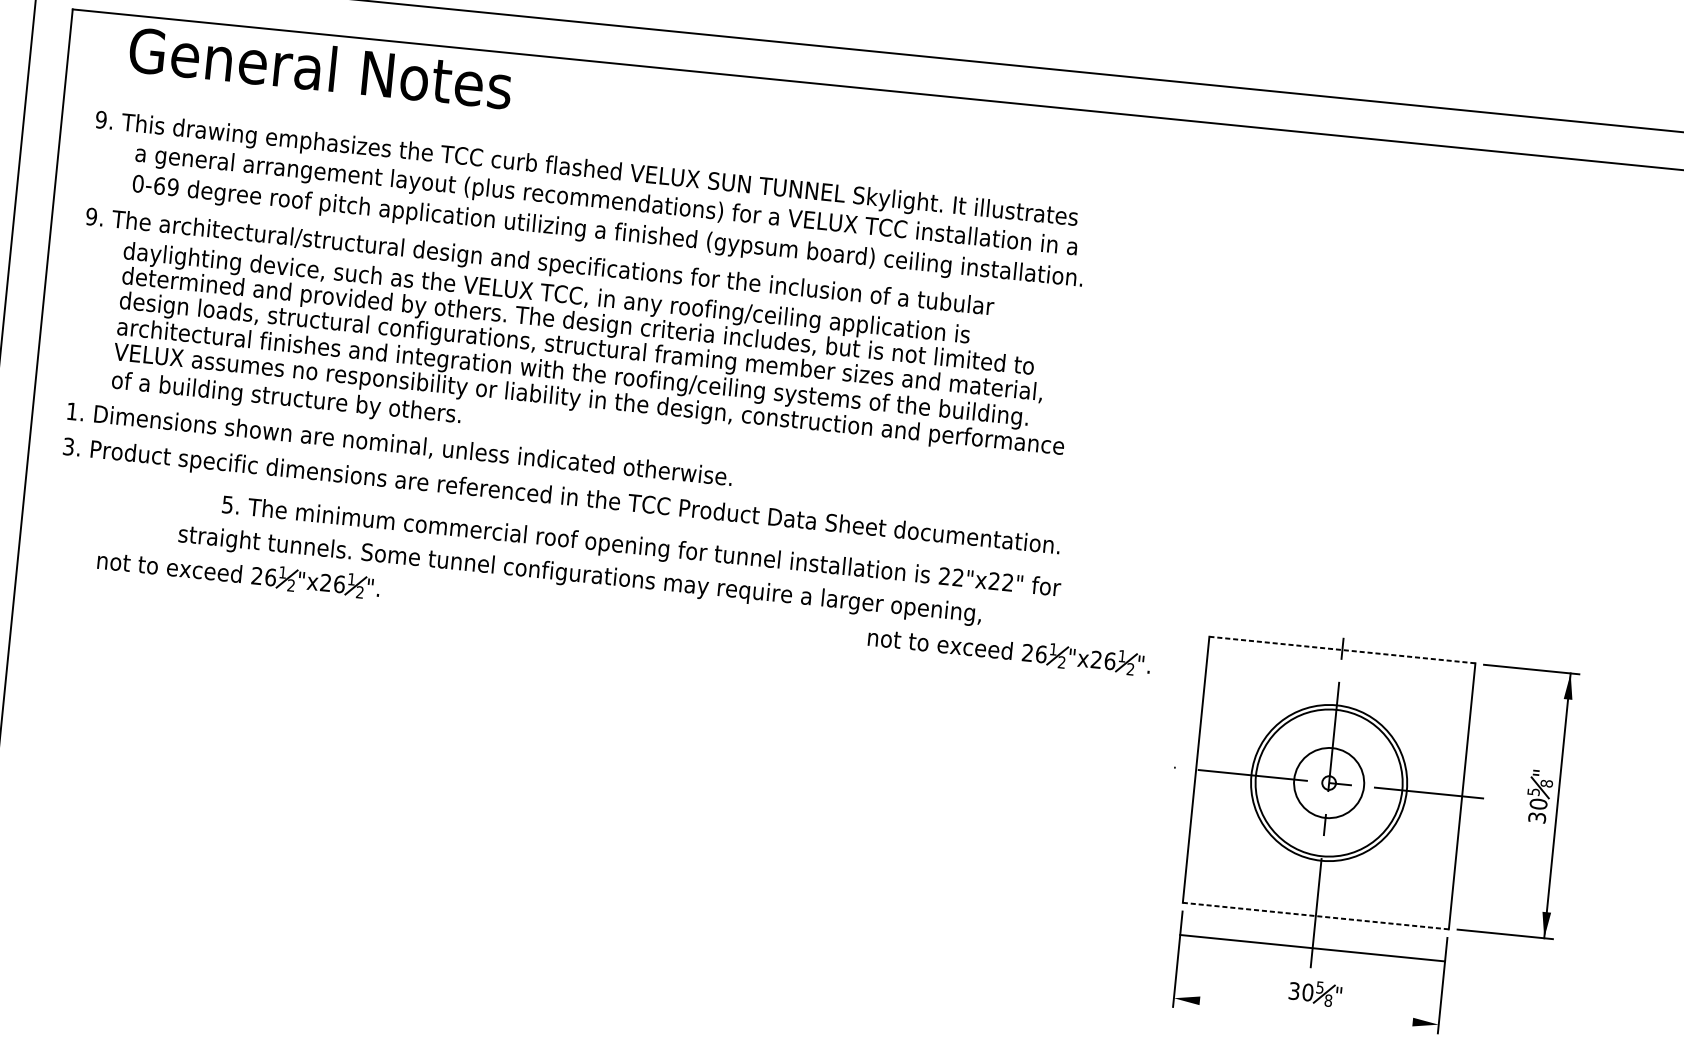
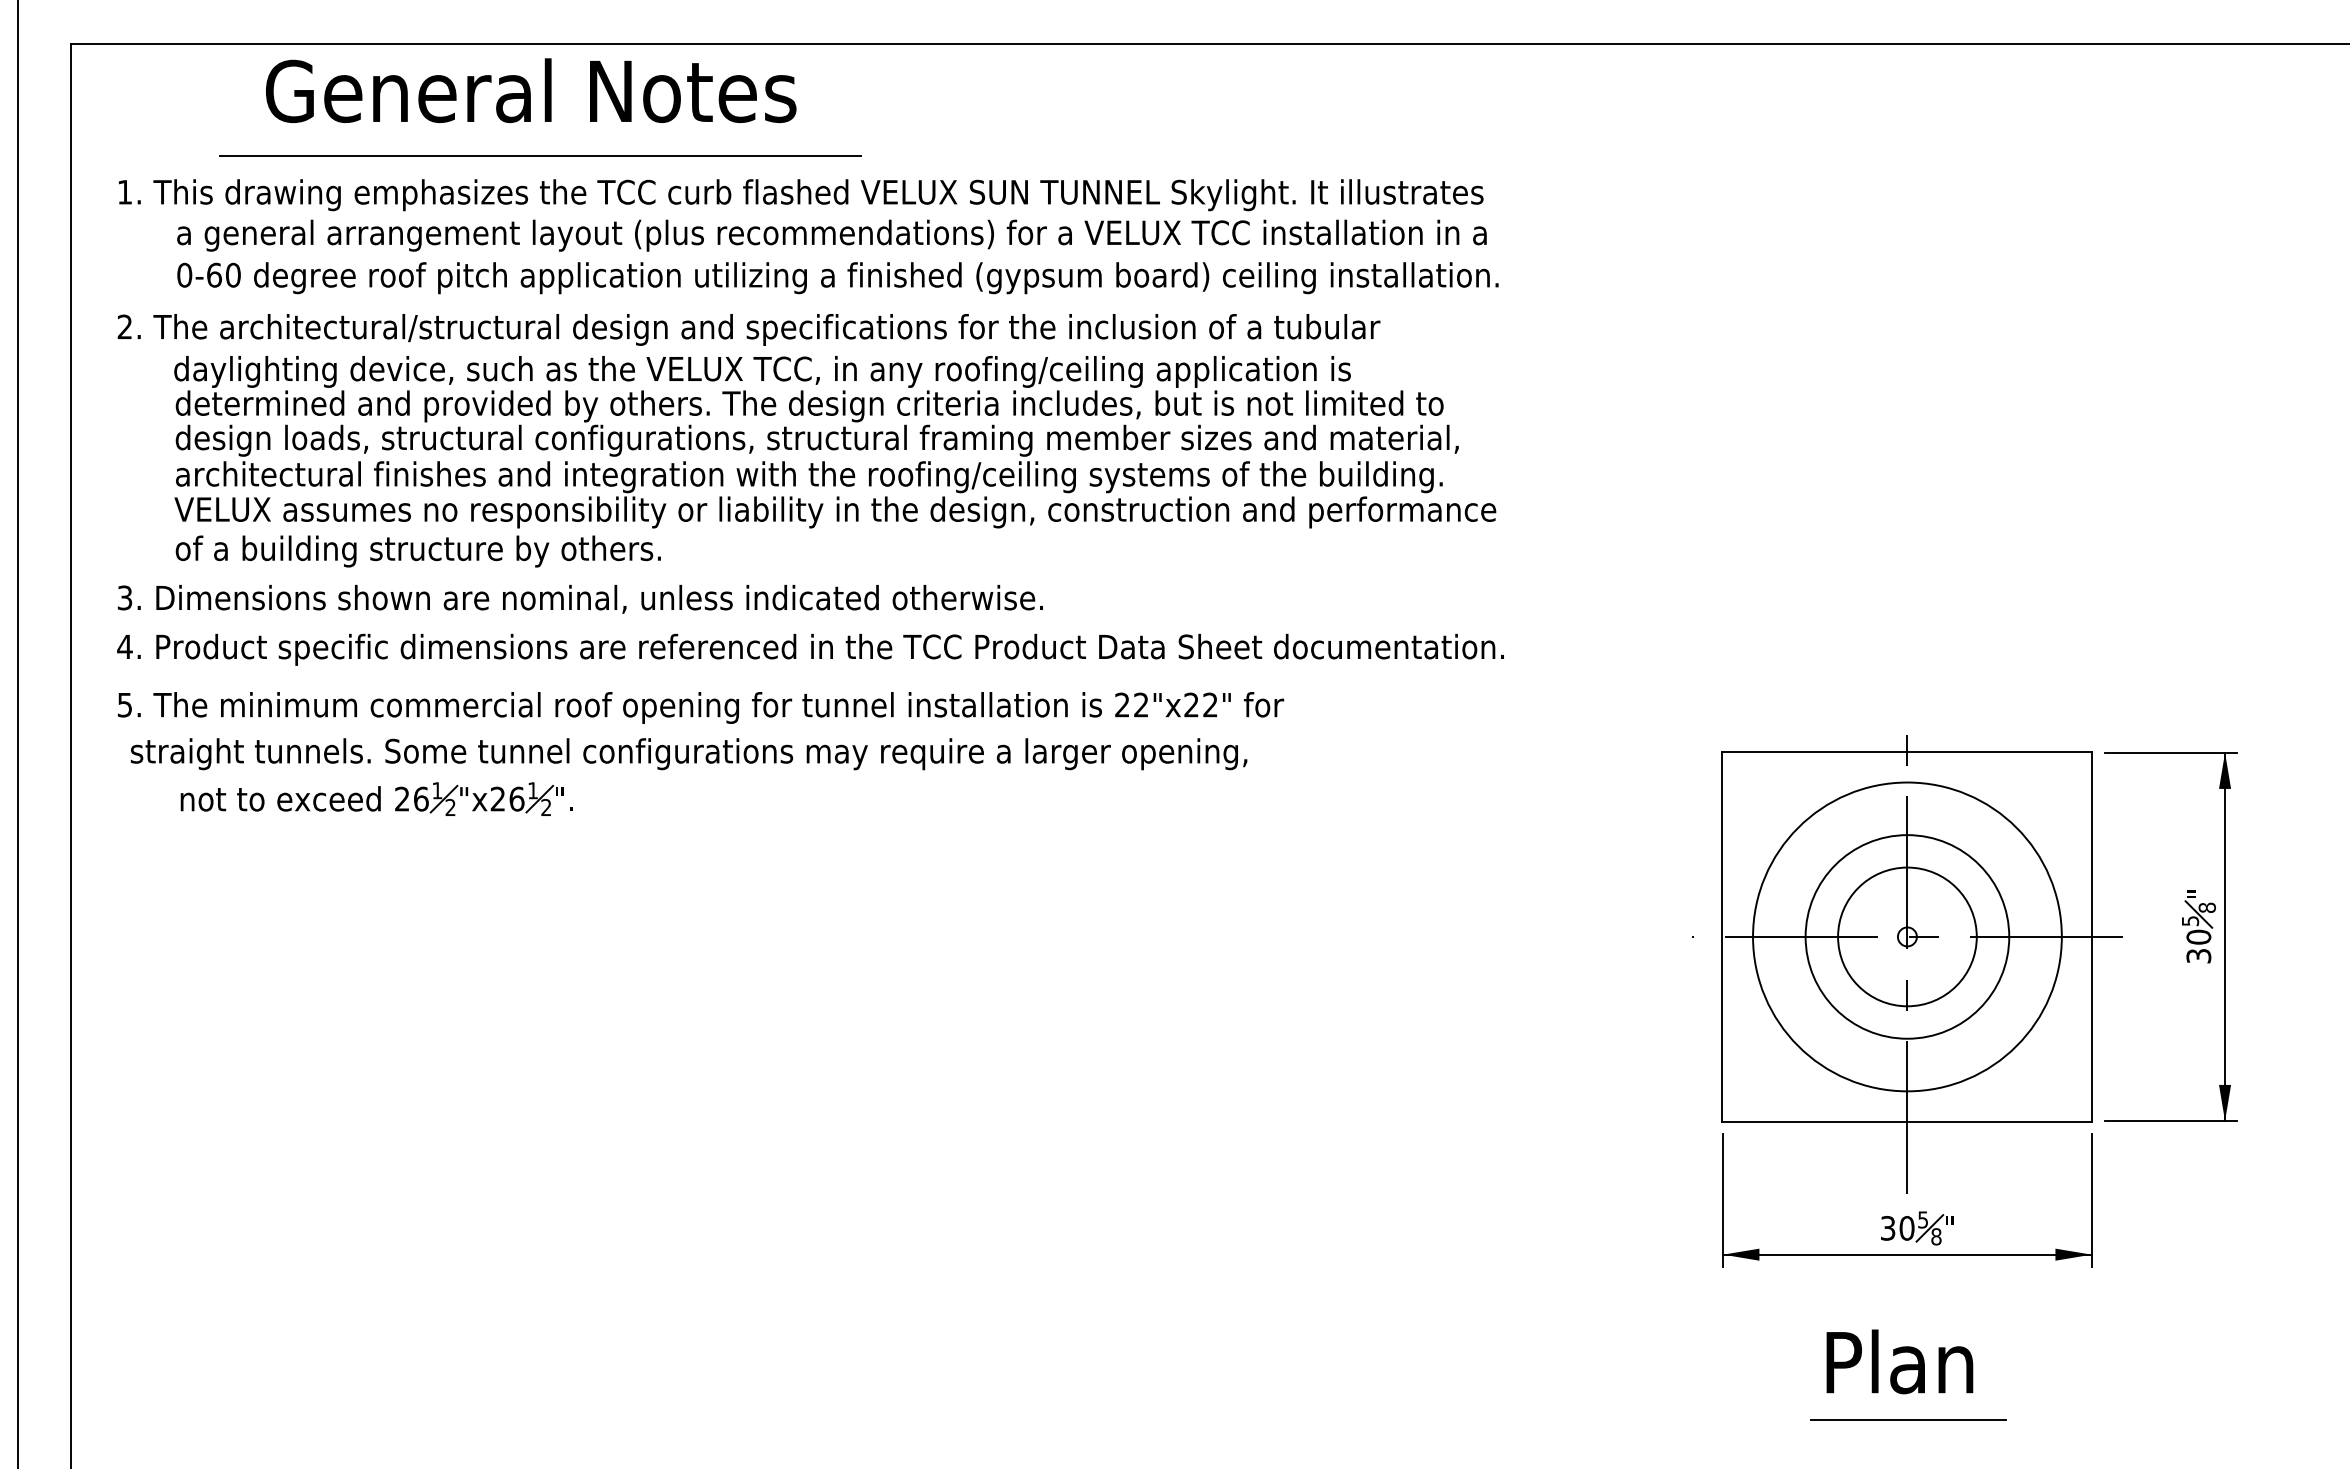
text: (321, 67) -> (531, 90), moved
text: (100, 119) -> (124, 191), 9. -> 1.
line: (402, 123) -> (540, 156), added
text: (172, 187) -> (232, 275), 0-69 -> 0-60
text: (91, 216) -> (124, 326), 9. -> 2.
text: (71, 411) -> (124, 597), 1. -> 3.
text: (68, 446) -> (124, 646), 3. -> 4.
text: (641, 547) -> (701, 707), moved
text: (579, 575) -> (688, 754), moved
line: (1342, 649) -> (1907, 751), dashed -> solid
part: (1009, 650) -> (1448, 798), removed
circle: (1329, 782) -> (1907, 936), size x1.43
circle: (1329, 782) -> (1907, 936), size x1.43
line: (1315, 915) -> (1907, 1121), dashed -> solid
line: (1312, 948) -> (1907, 1254), moved

